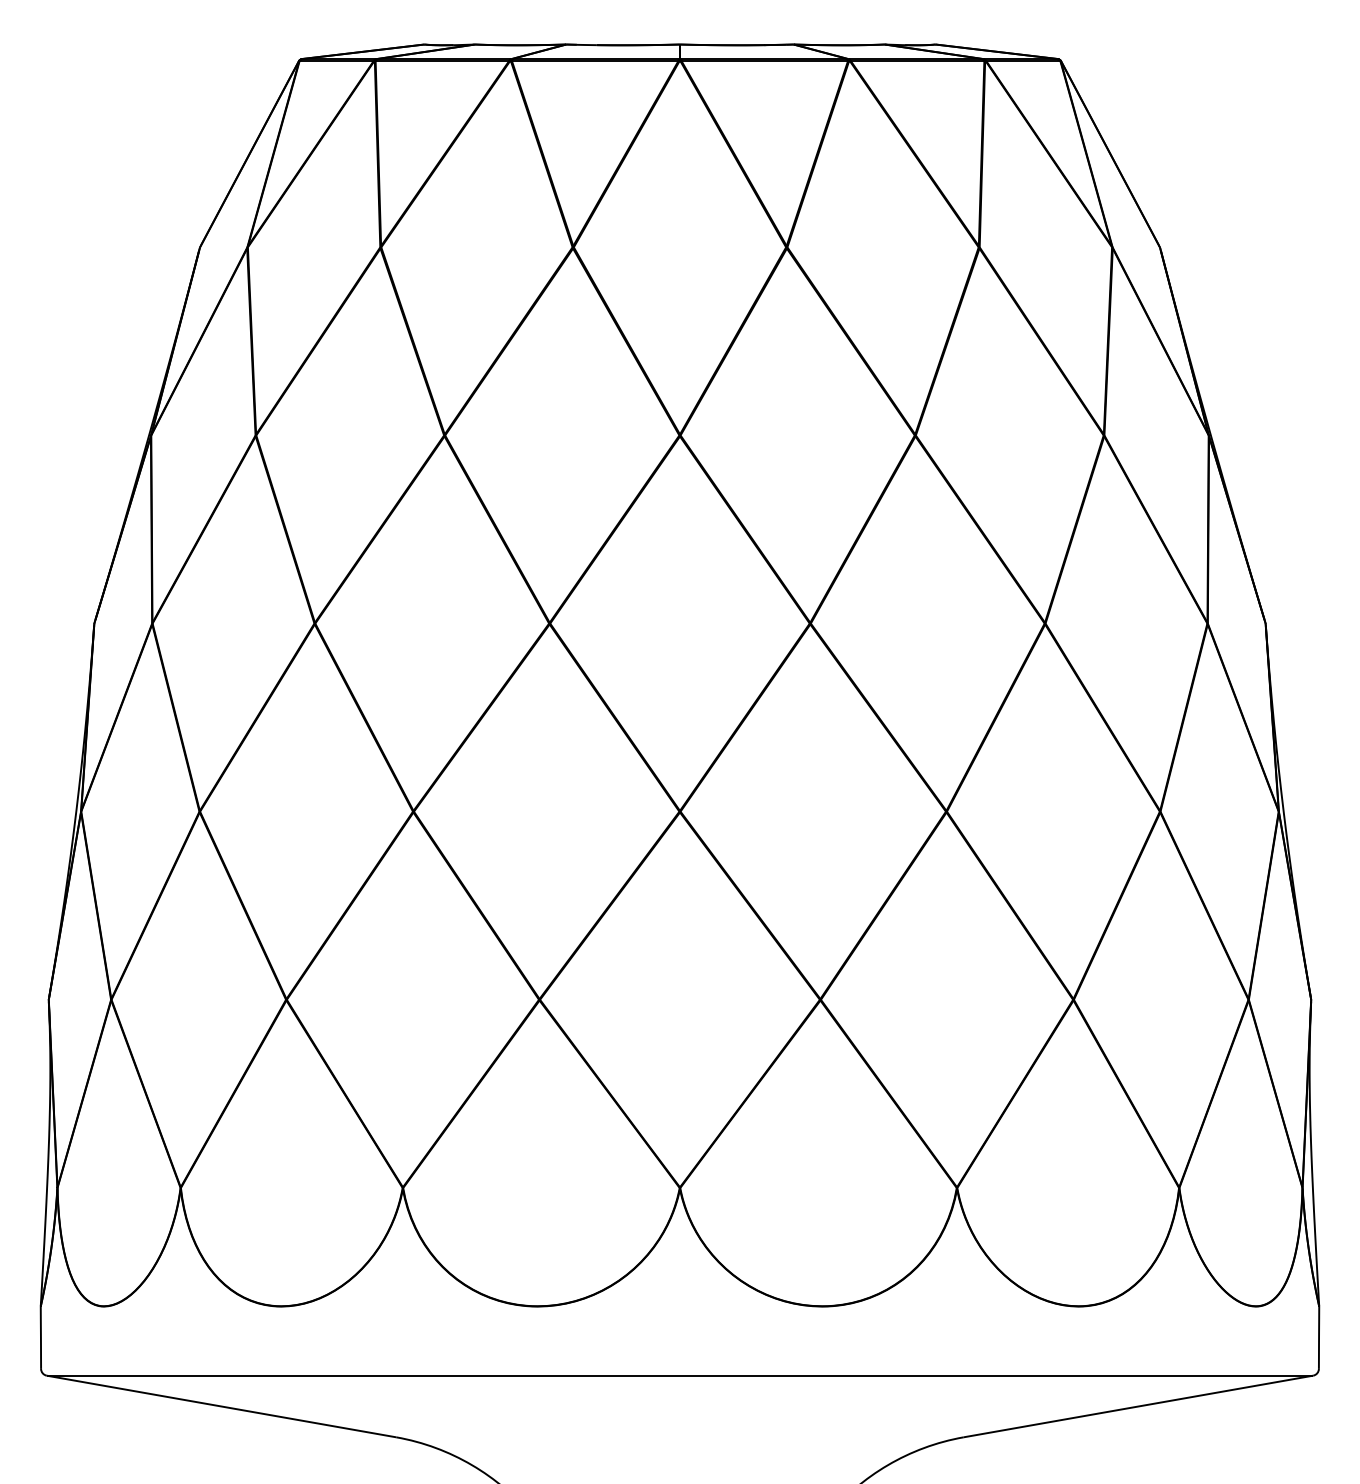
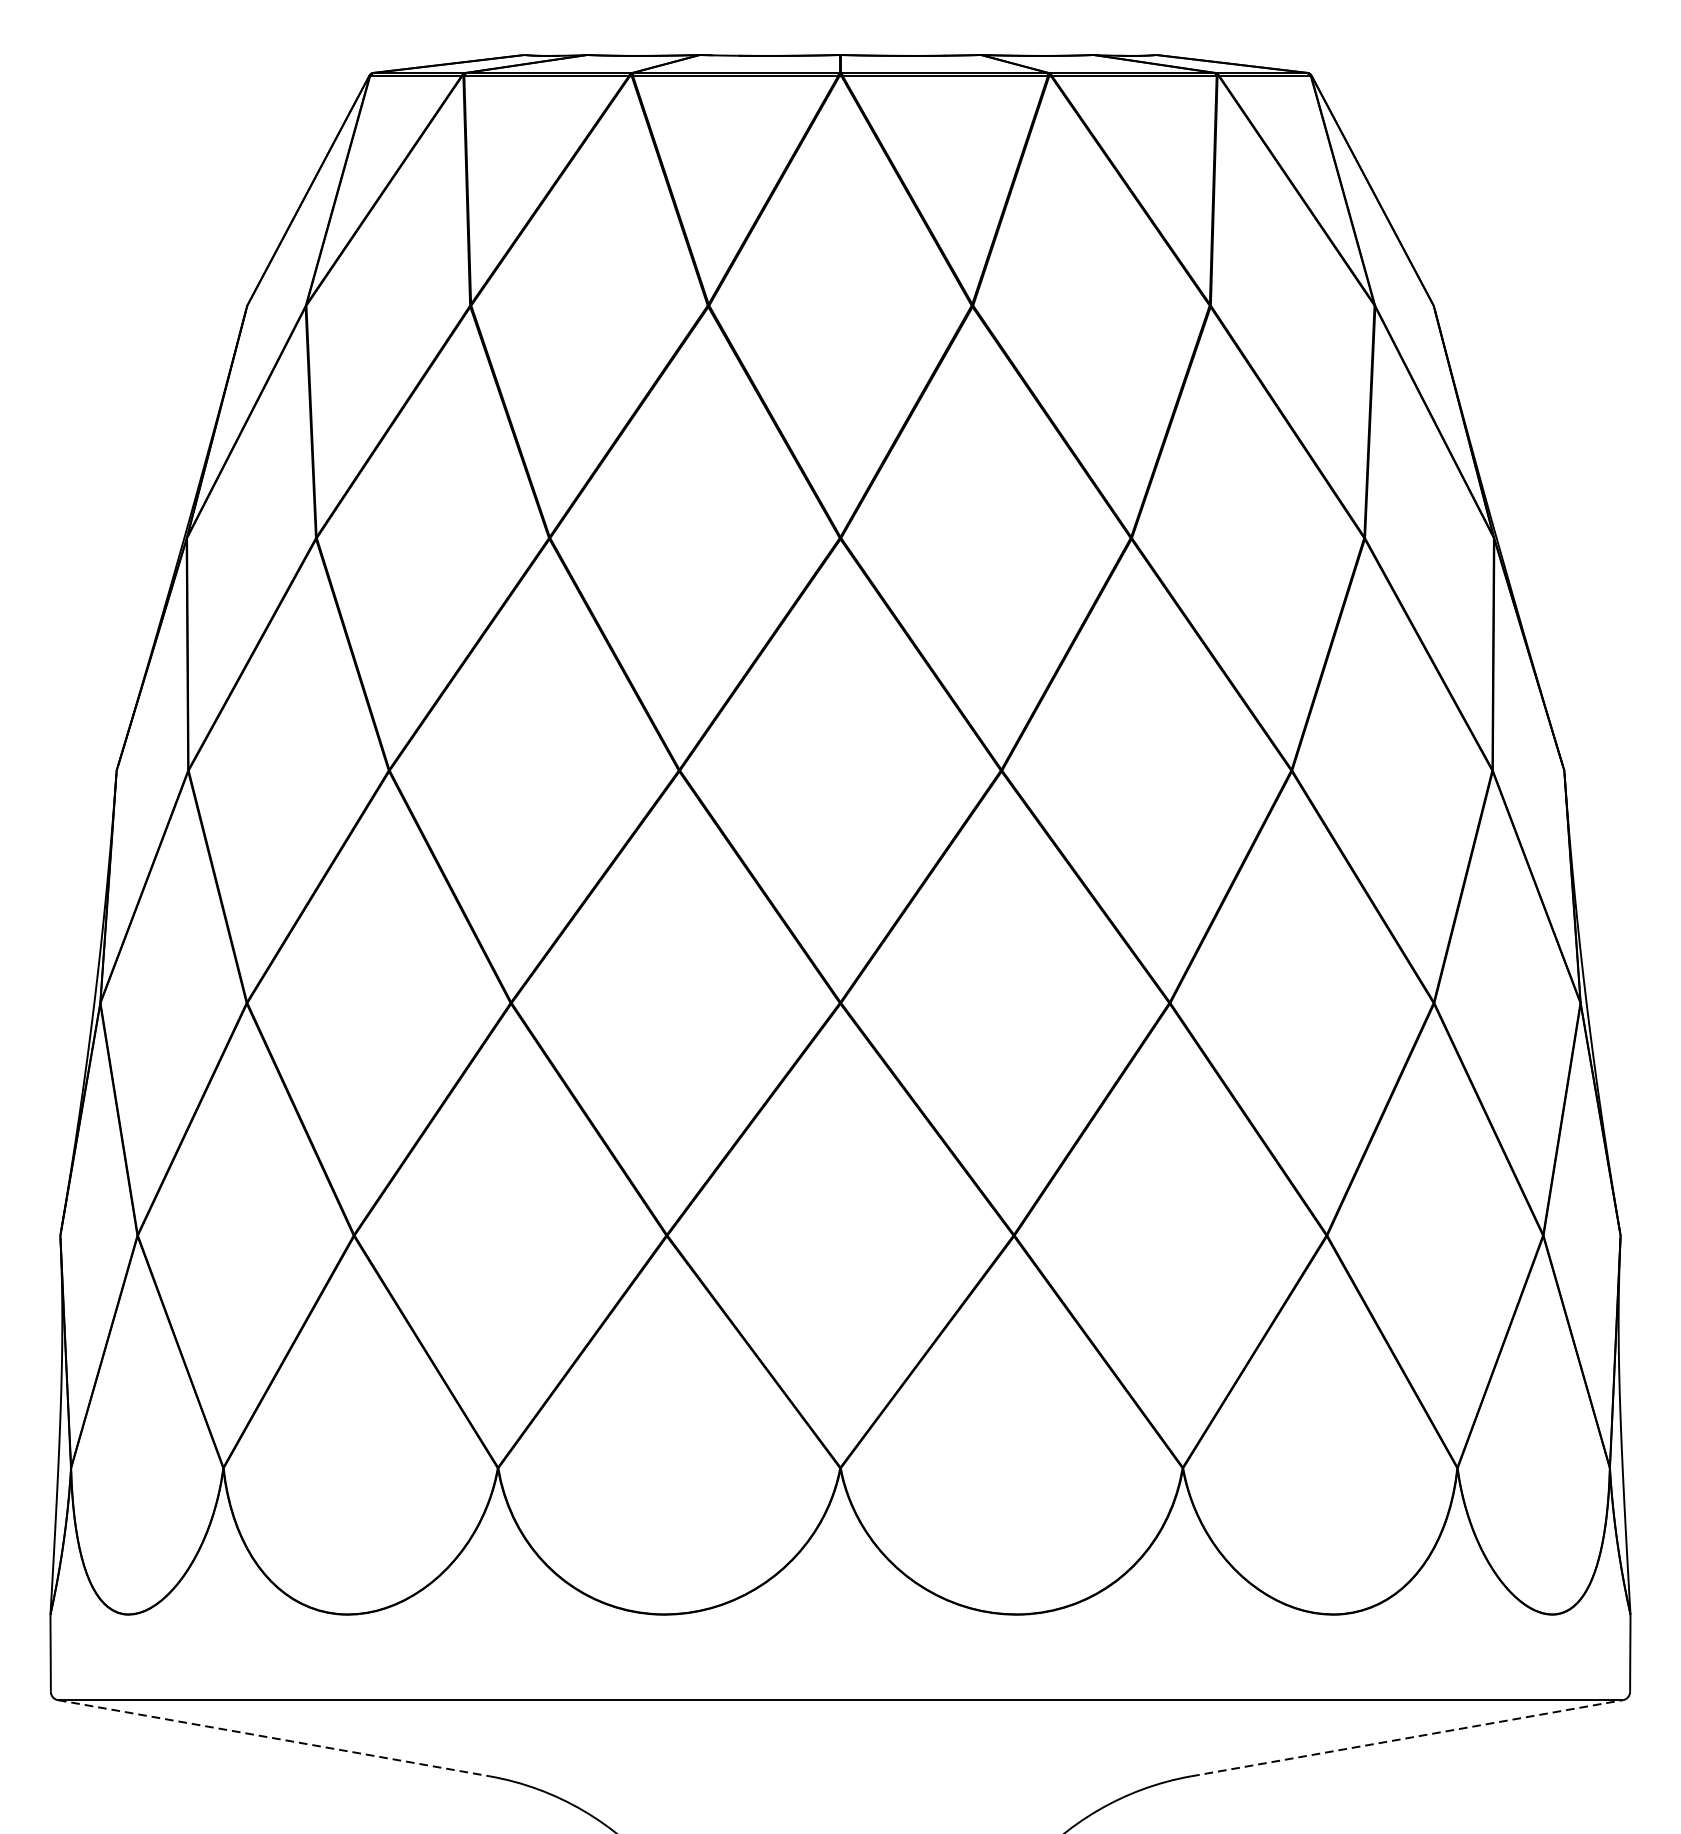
line: (222, 1406) -> (275, 1738), solid -> dashed
line: (1138, 1406) -> (1407, 1738), solid -> dashed

